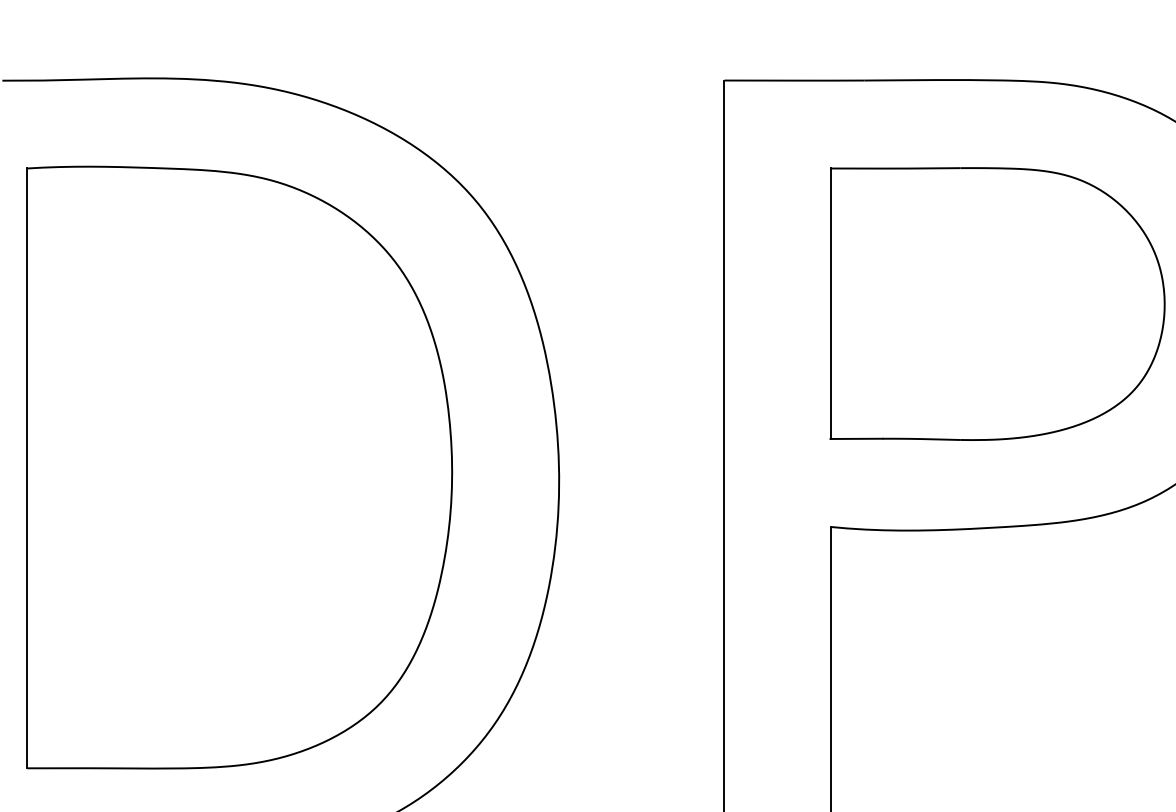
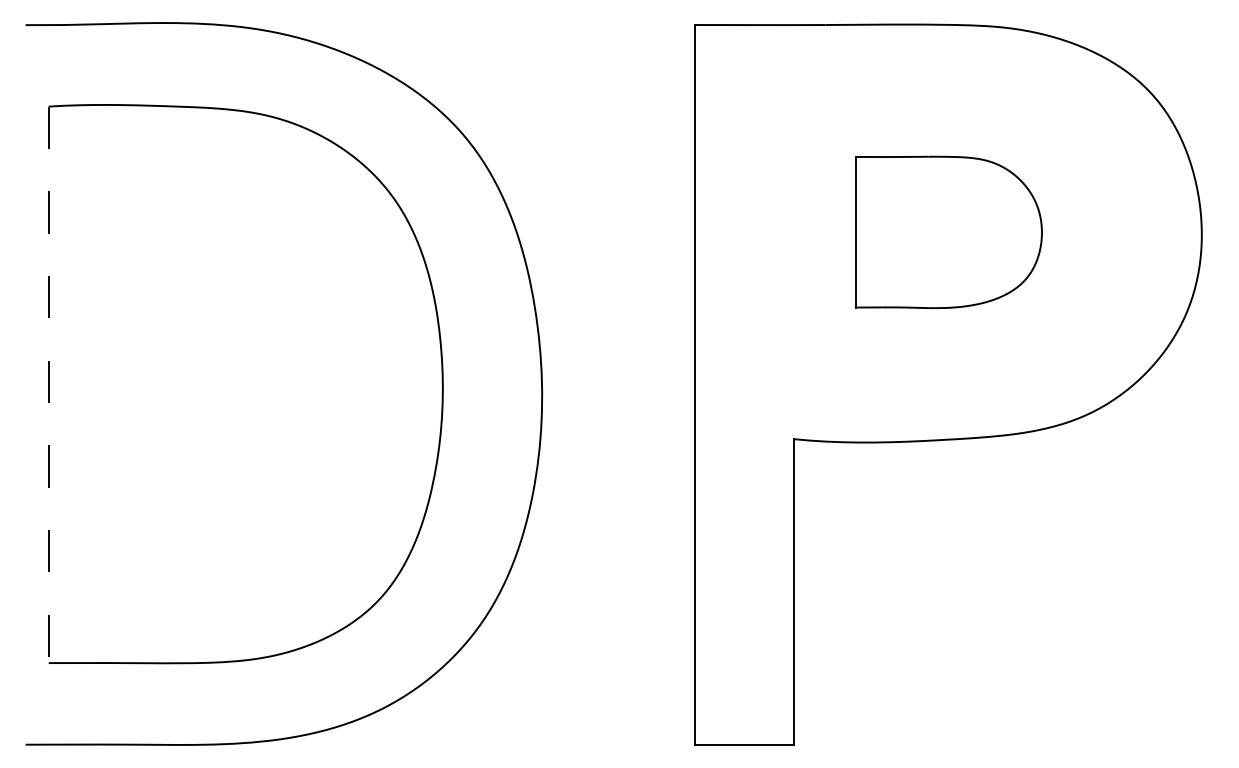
part: (997, 304) -> (948, 232), size x0.6
line: (27, 469) -> (48, 385), solid -> dashed

